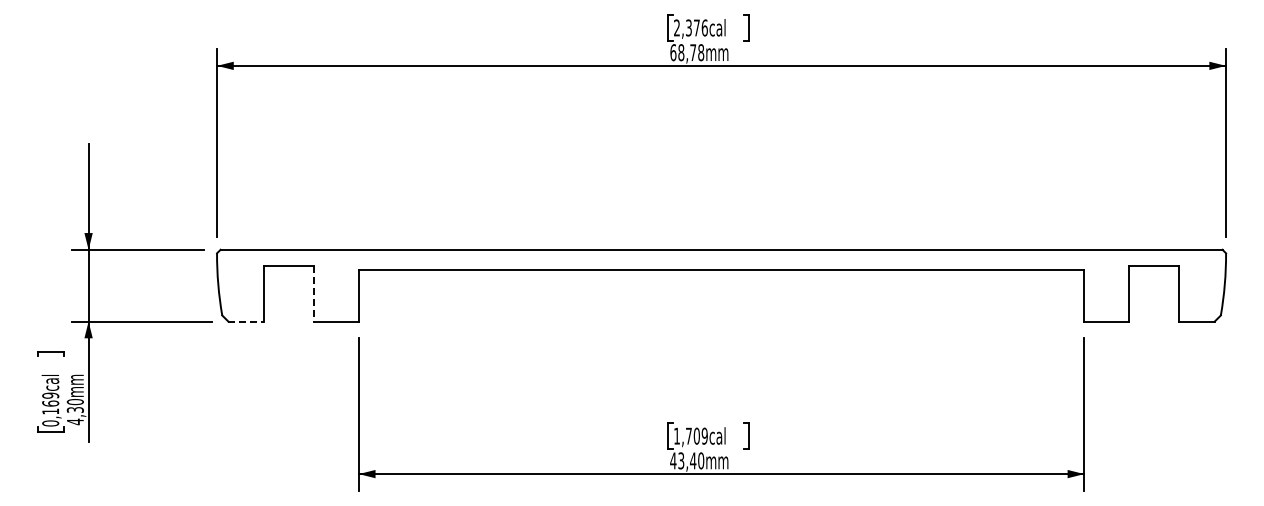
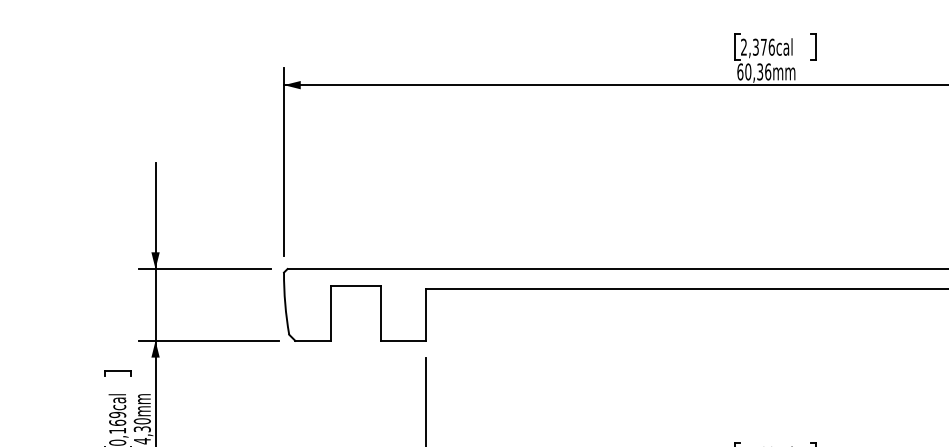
text: (691, 52) -> (758, 71), 68,78mm -> 60,36mm
line: (313, 294) -> (380, 313), dashed -> solid
line: (246, 321) -> (313, 340), dashed -> solid

